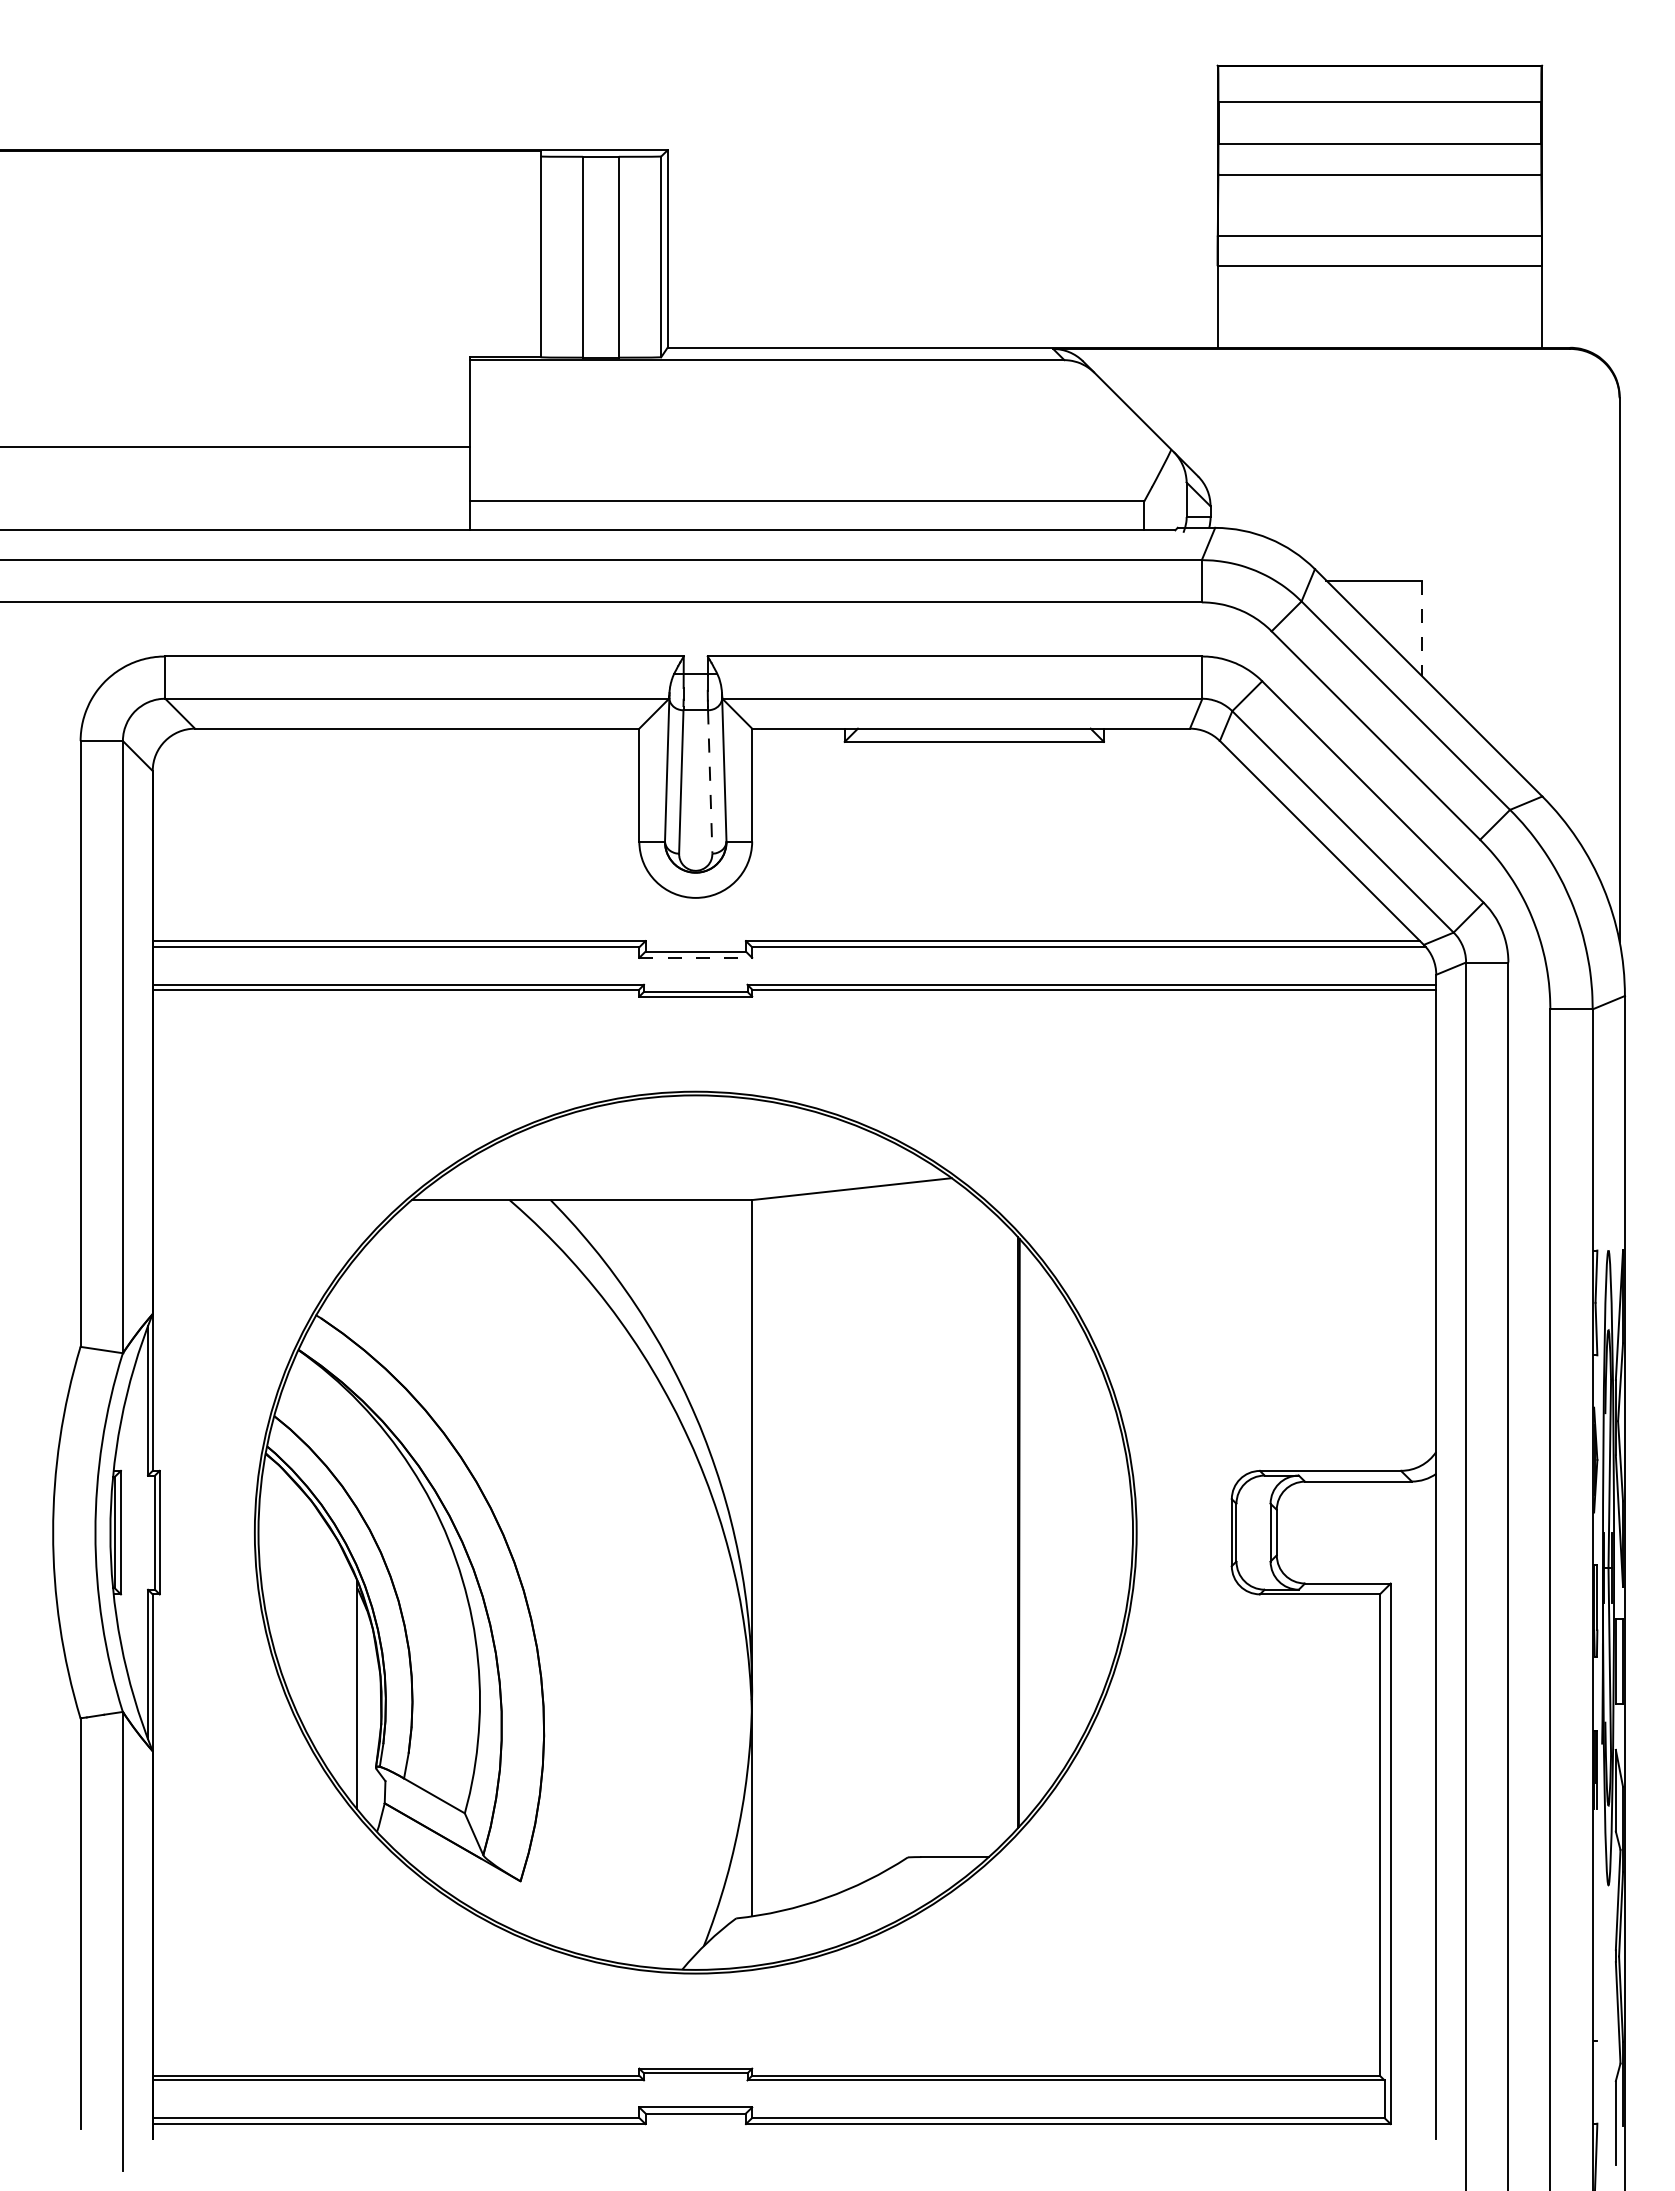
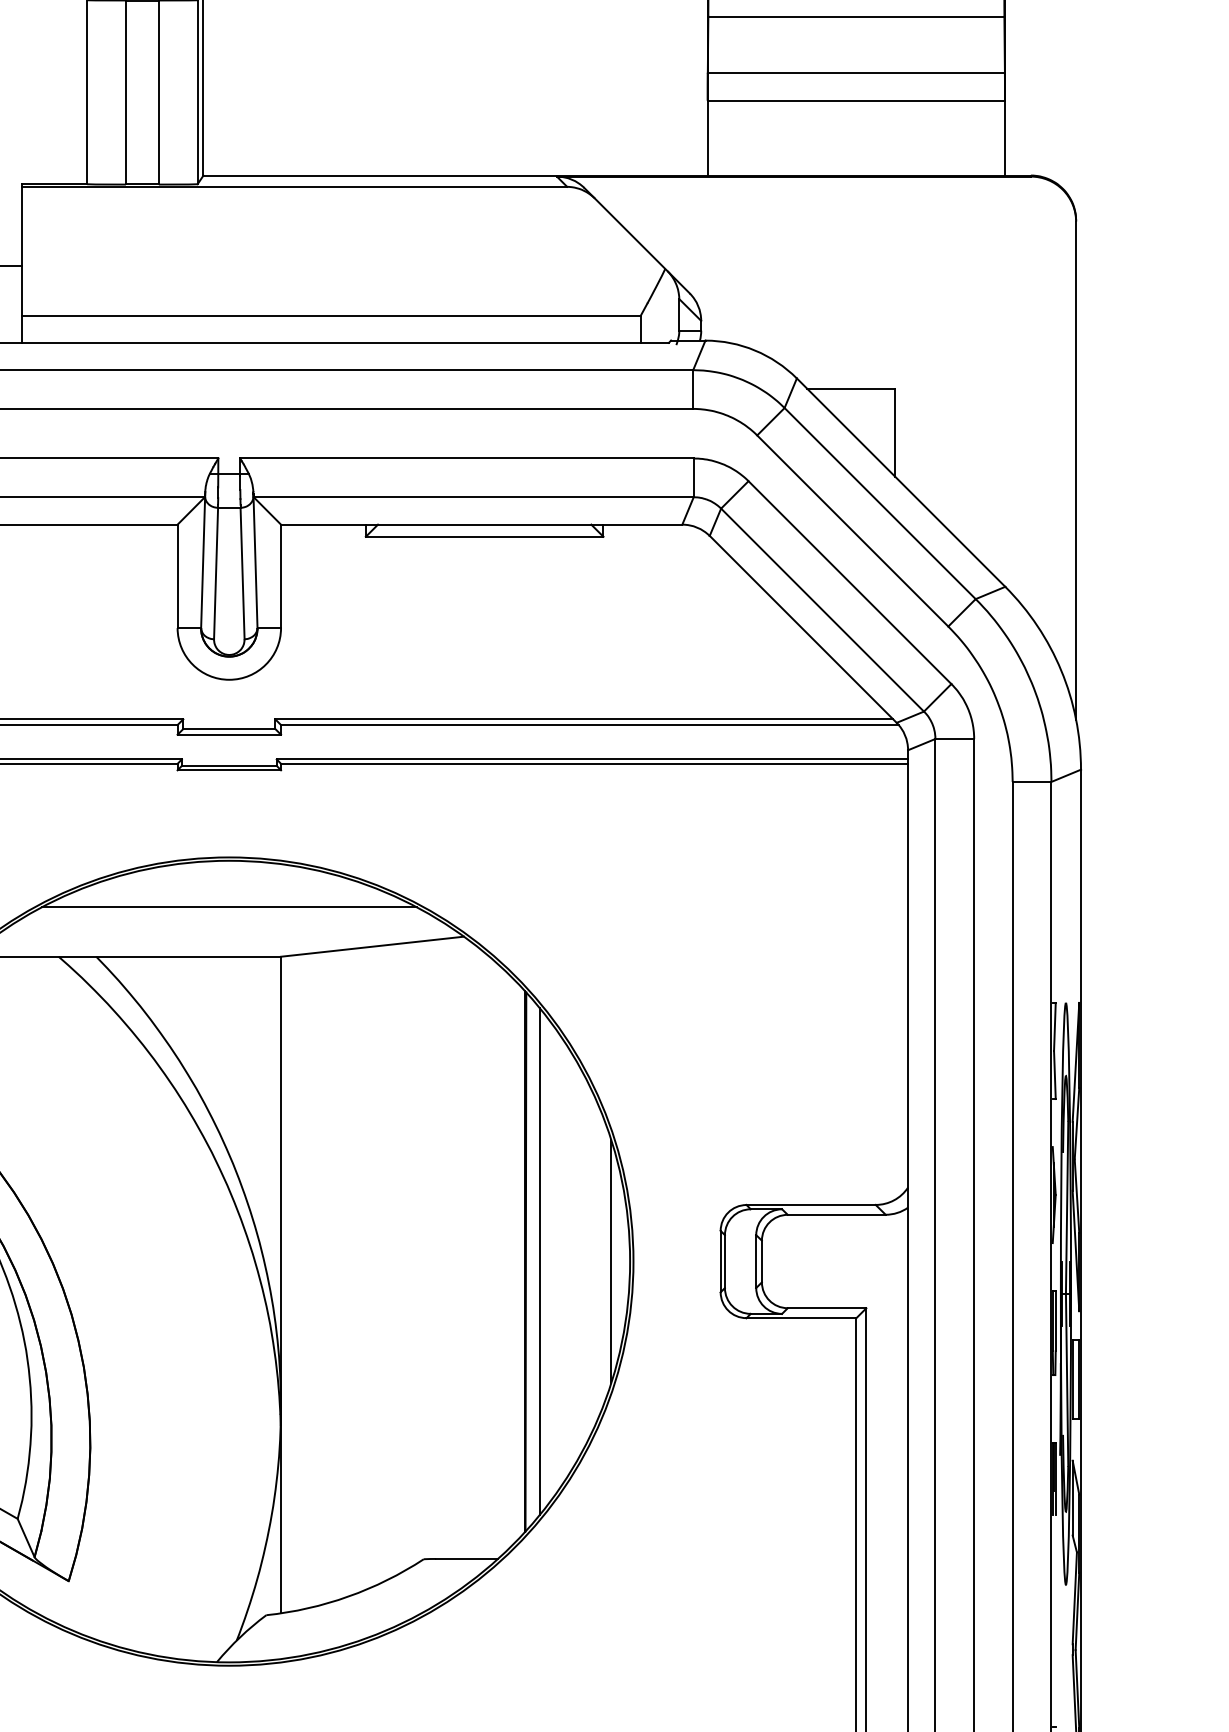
line: (1422, 628) -> (895, 432), dashed -> solid
line: (710, 781) -> (242, 573), dashed -> solid
line: (696, 957) -> (230, 734), dashed -> solid
line: (695, 1146) -> (229, 907), added
line: (1034, 1532) -> (539, 1261), added
line: (1112, 1532) -> (611, 1261), added

